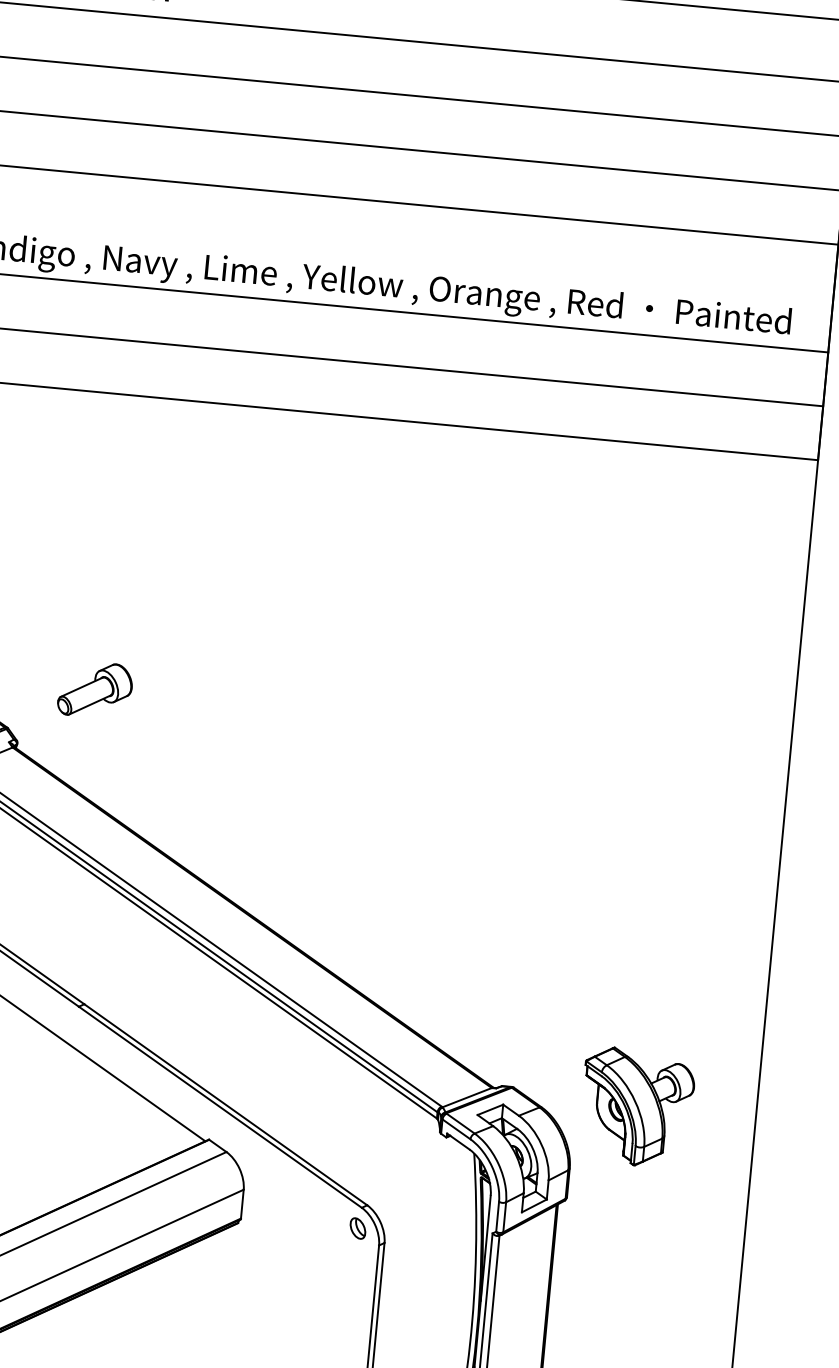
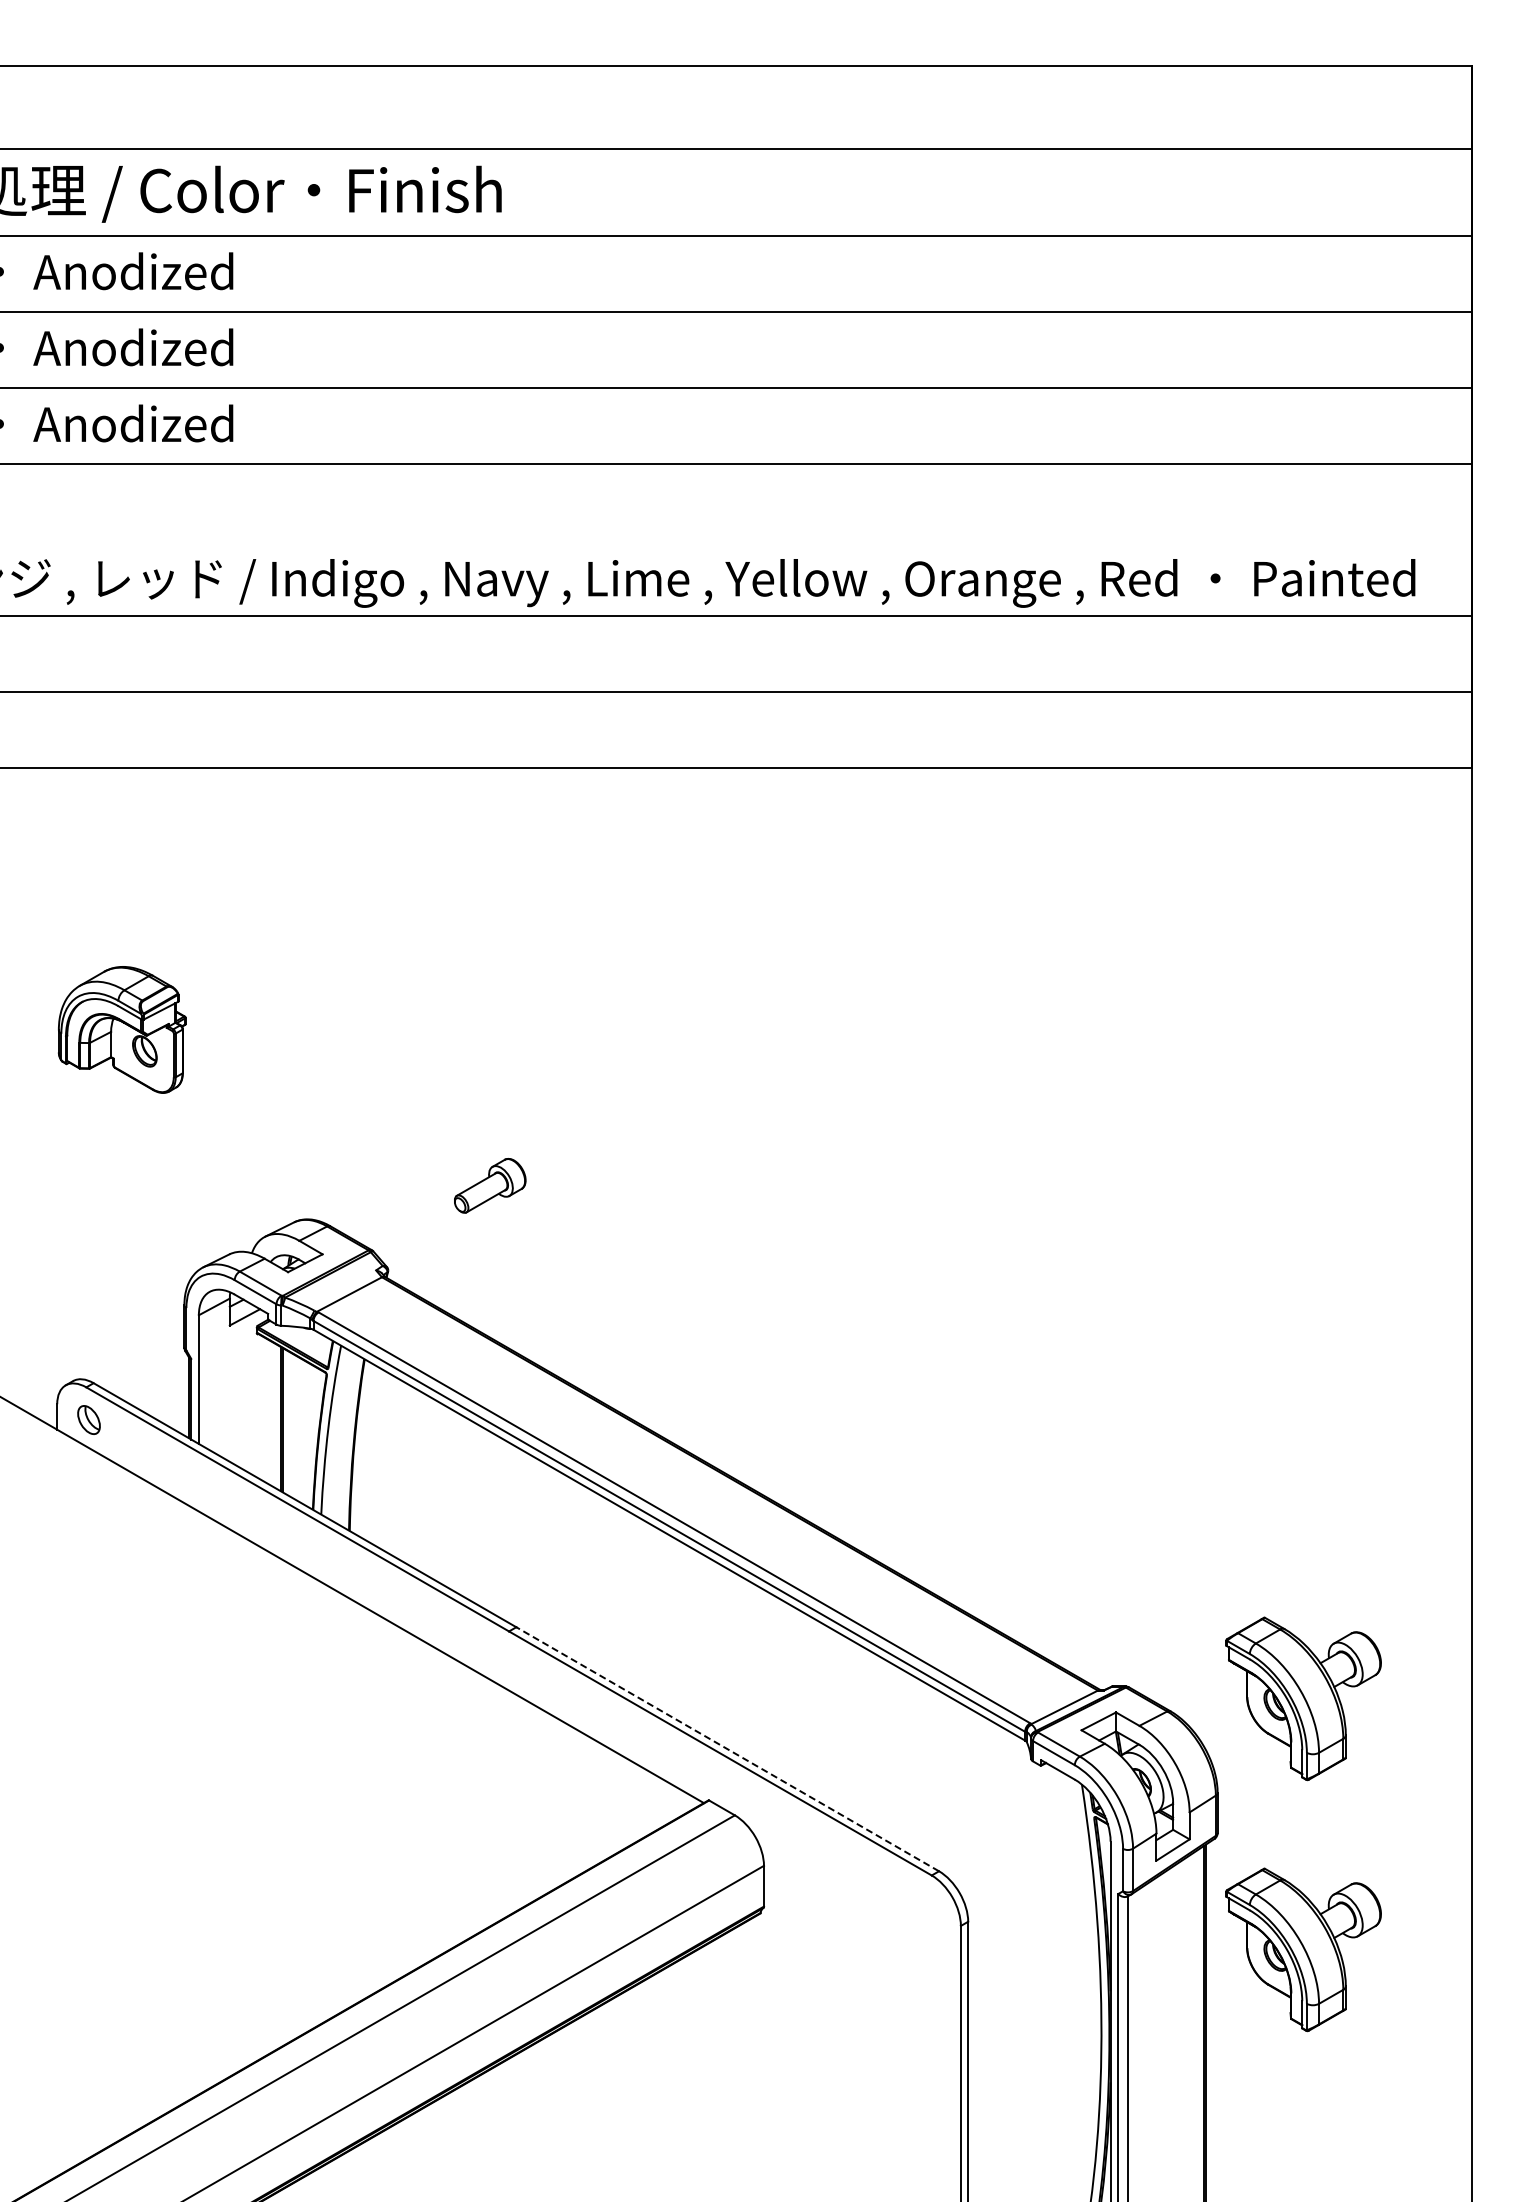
part: (94, 689) -> (489, 1185), size x0.7
line: (225, 1104) -> (727, 1749), solid -> dashed
part: (357, 1228) -> (928, 1904), removed
part: (620, 1285) -> (1303, 1949), added

